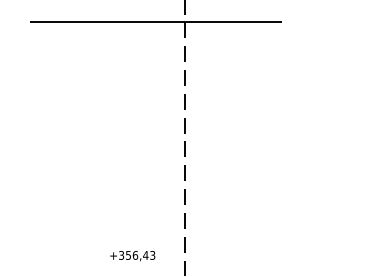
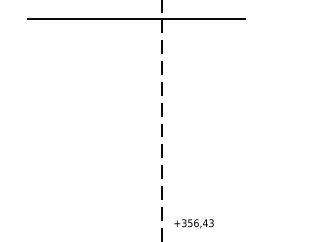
text: (132, 255) -> (193, 223), moved

